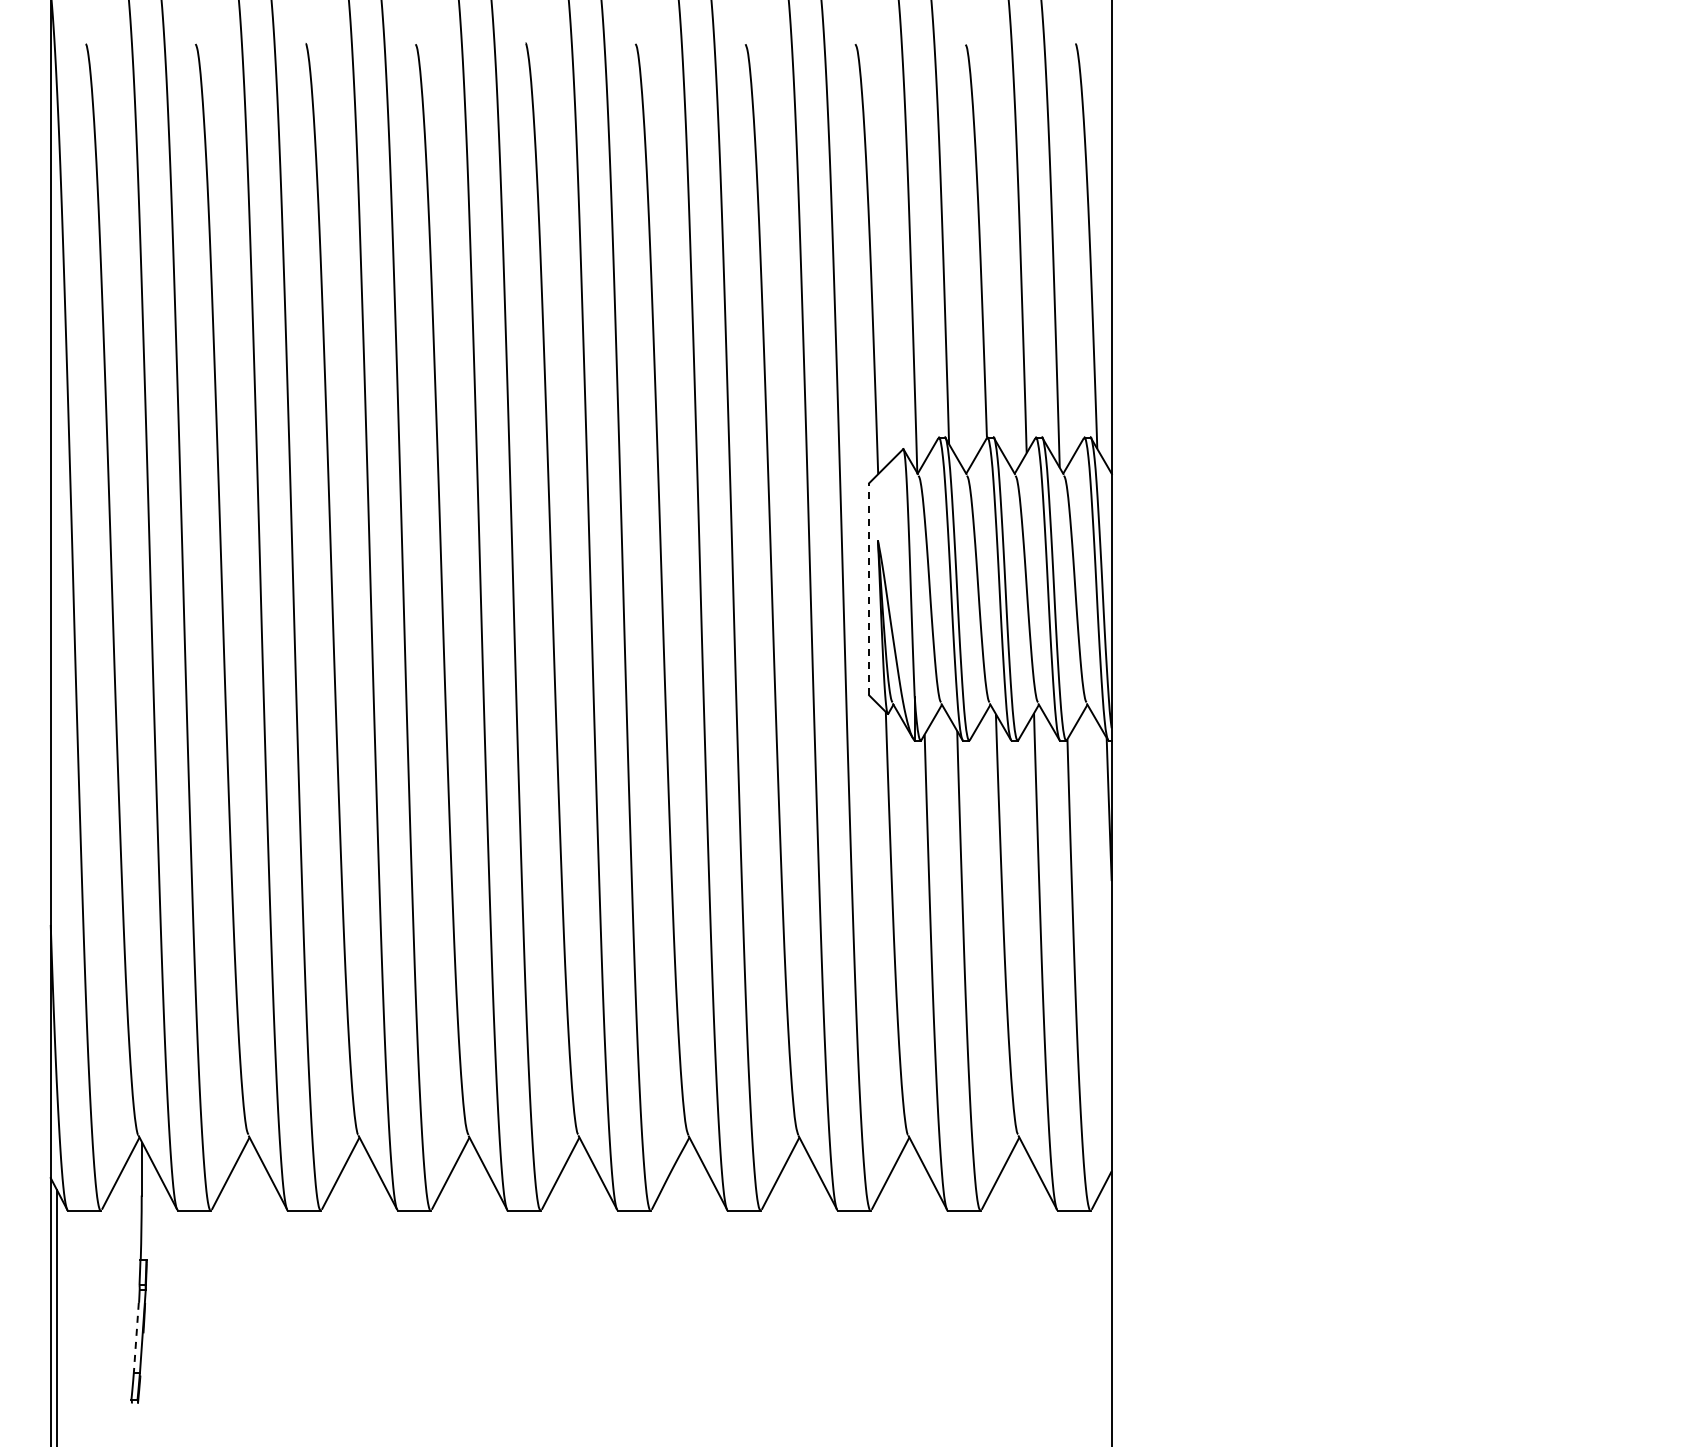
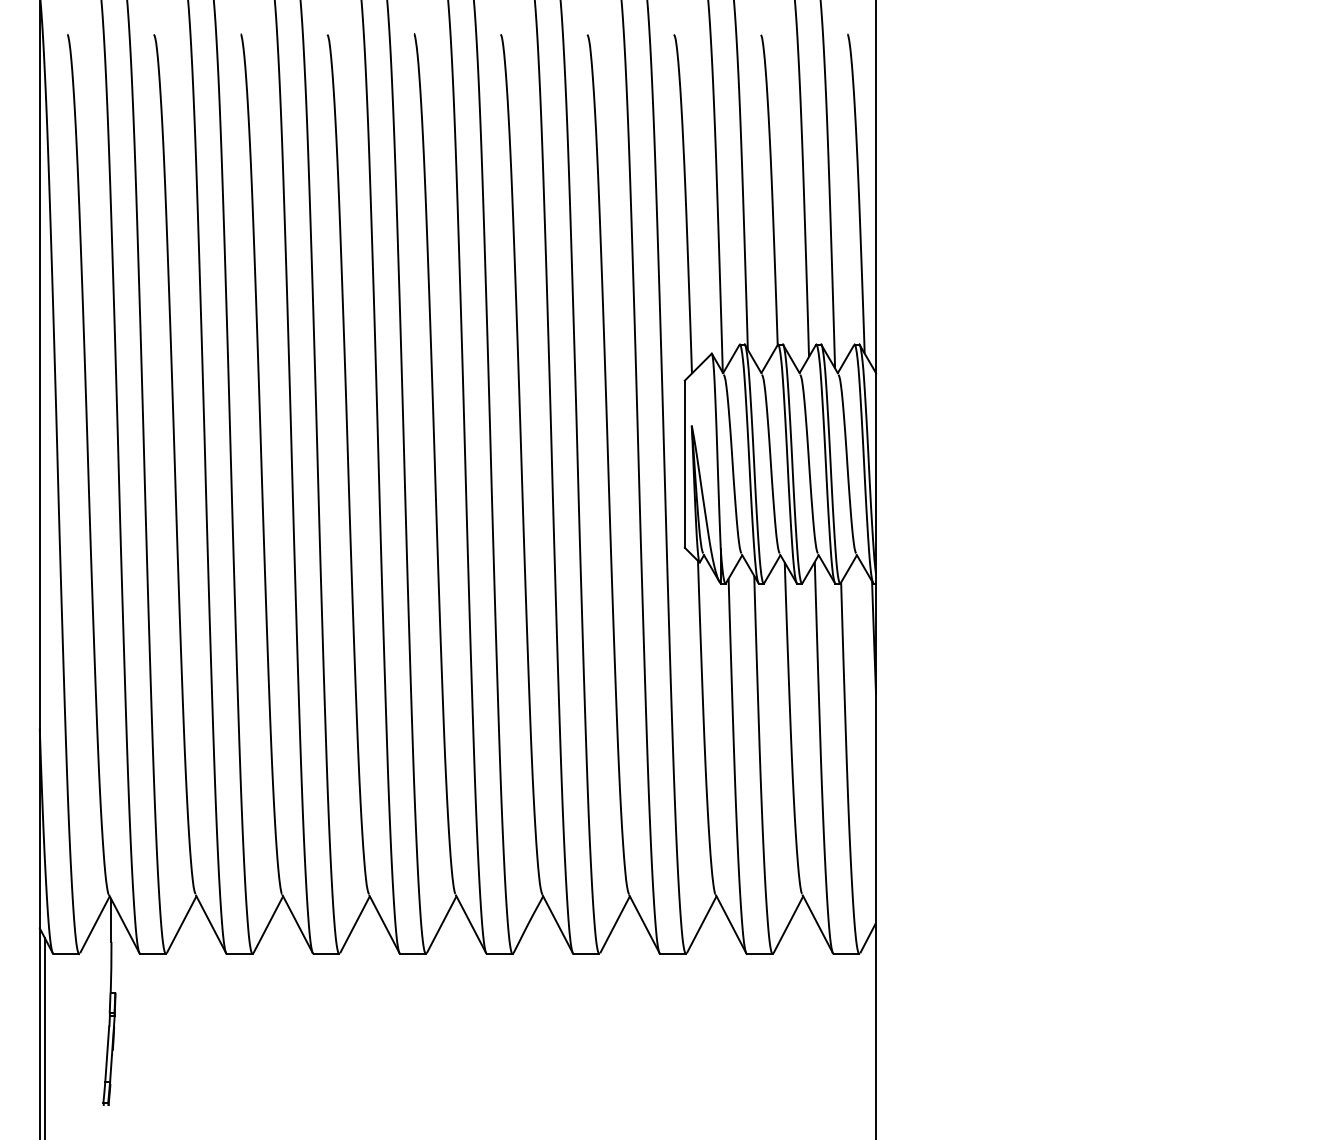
line: (869, 588) -> (685, 463), dashed -> solid
line: (136, 1337) -> (107, 1053), dashed -> solid

